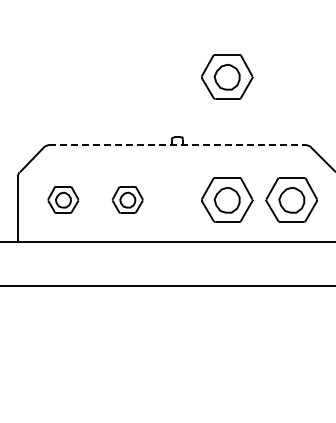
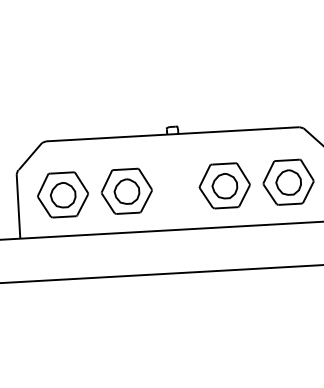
part: (227, 76) -> (218, 63), removed
line: (178, 144) -> (173, 133), dashed -> solid
part: (63, 199) -> (63, 194), size x1.67
part: (127, 199) -> (126, 190), size x1.67

